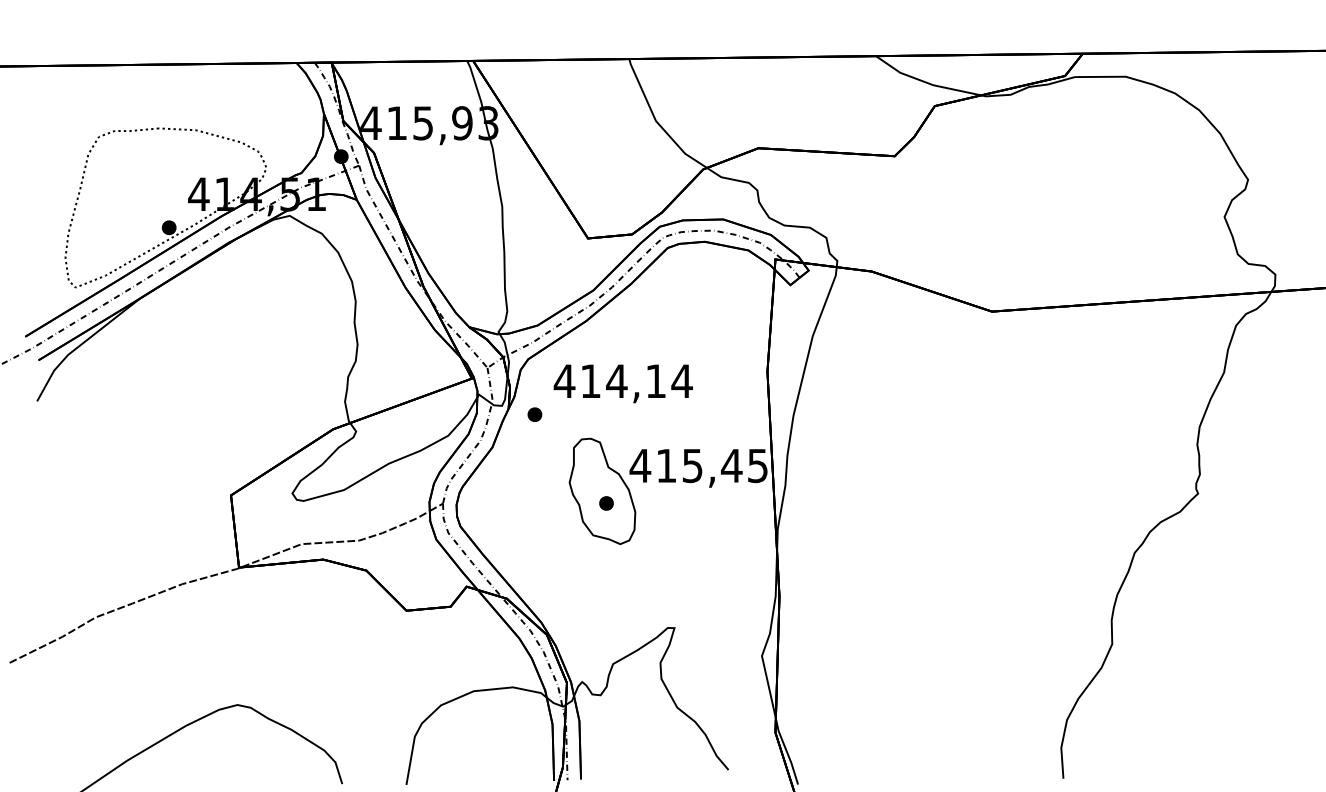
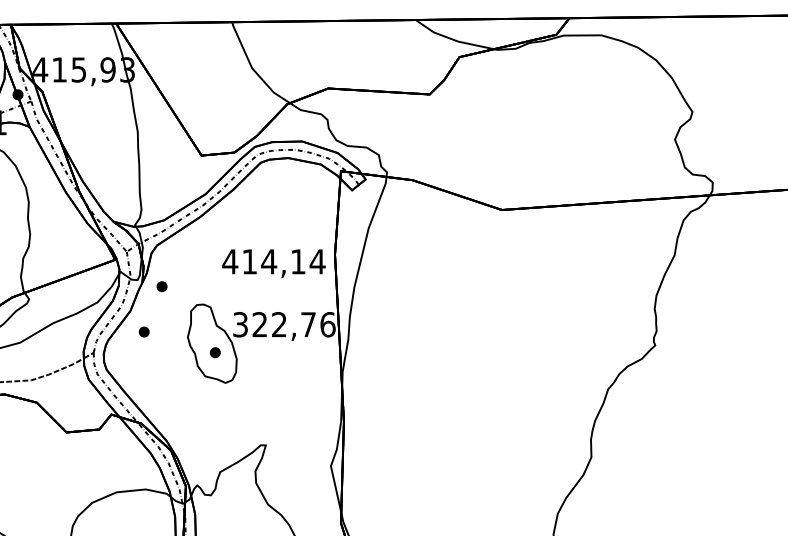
text: (622, 383) -> (273, 263), moved
text: (698, 465) -> (283, 324), 415,45 -> 322,76
part: (510, 475) -> (143, 331), added

